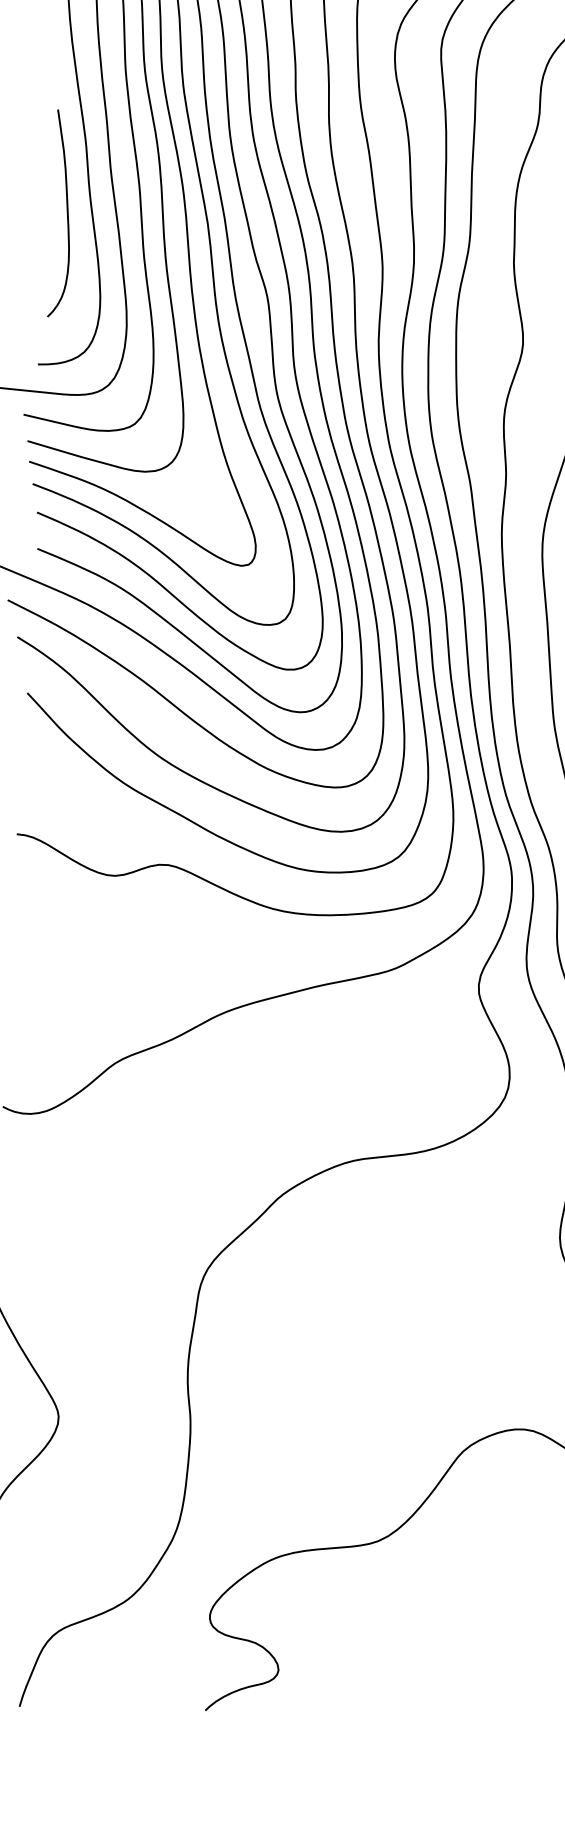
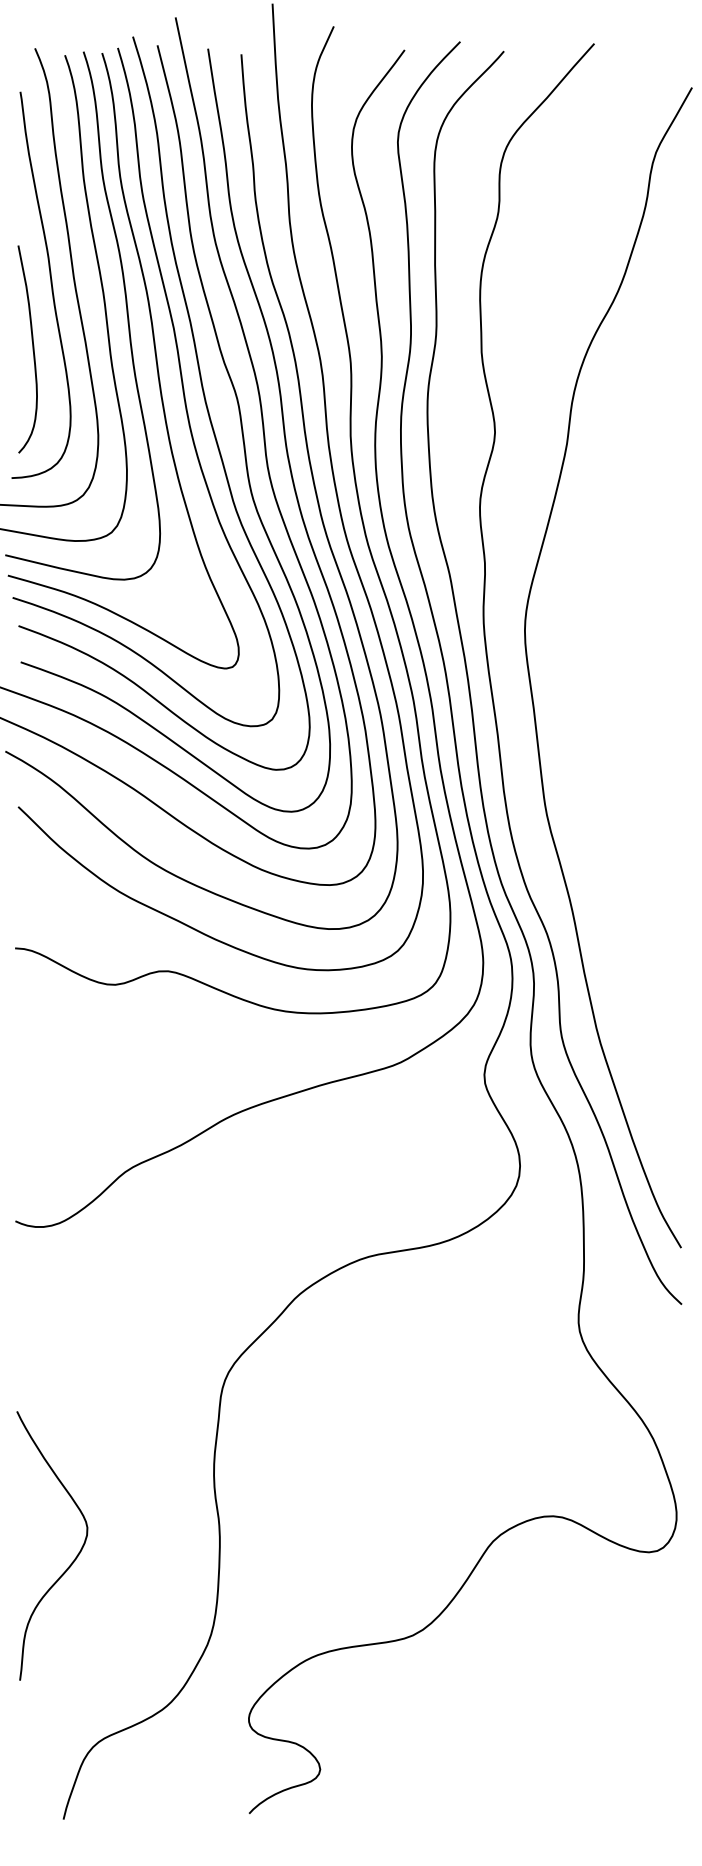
curve: (66, 214) -> (32, 349), moved

